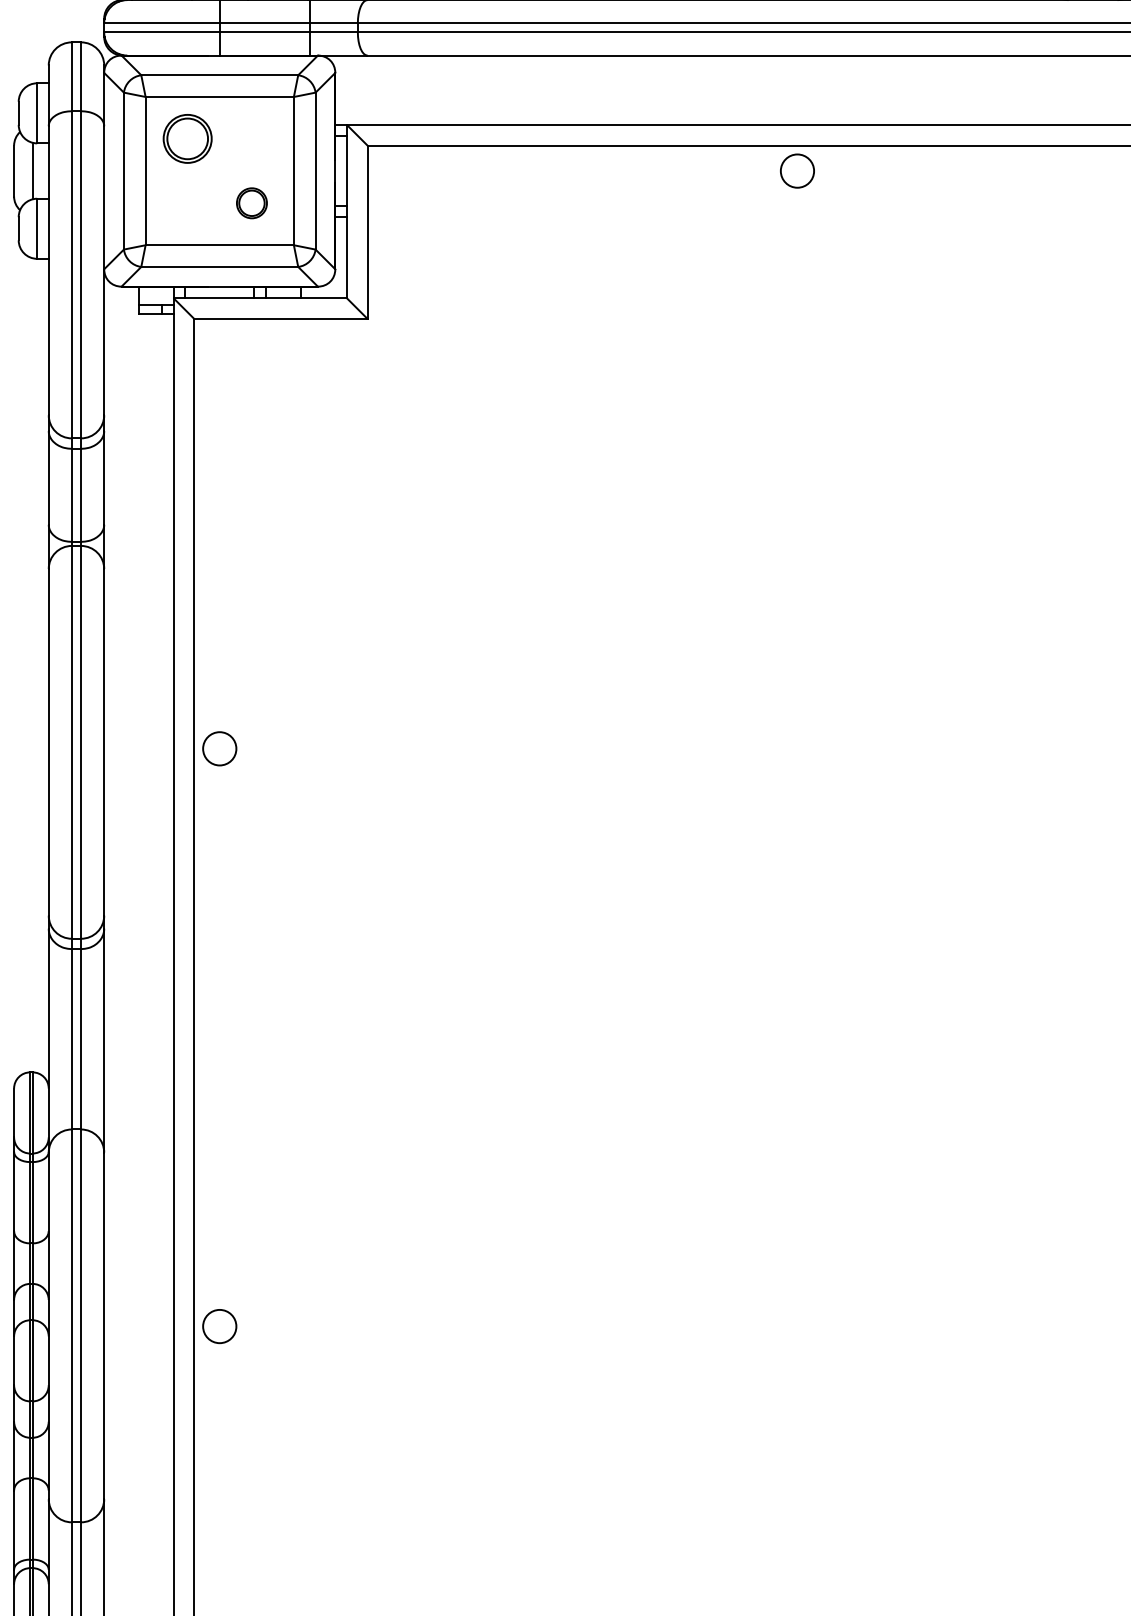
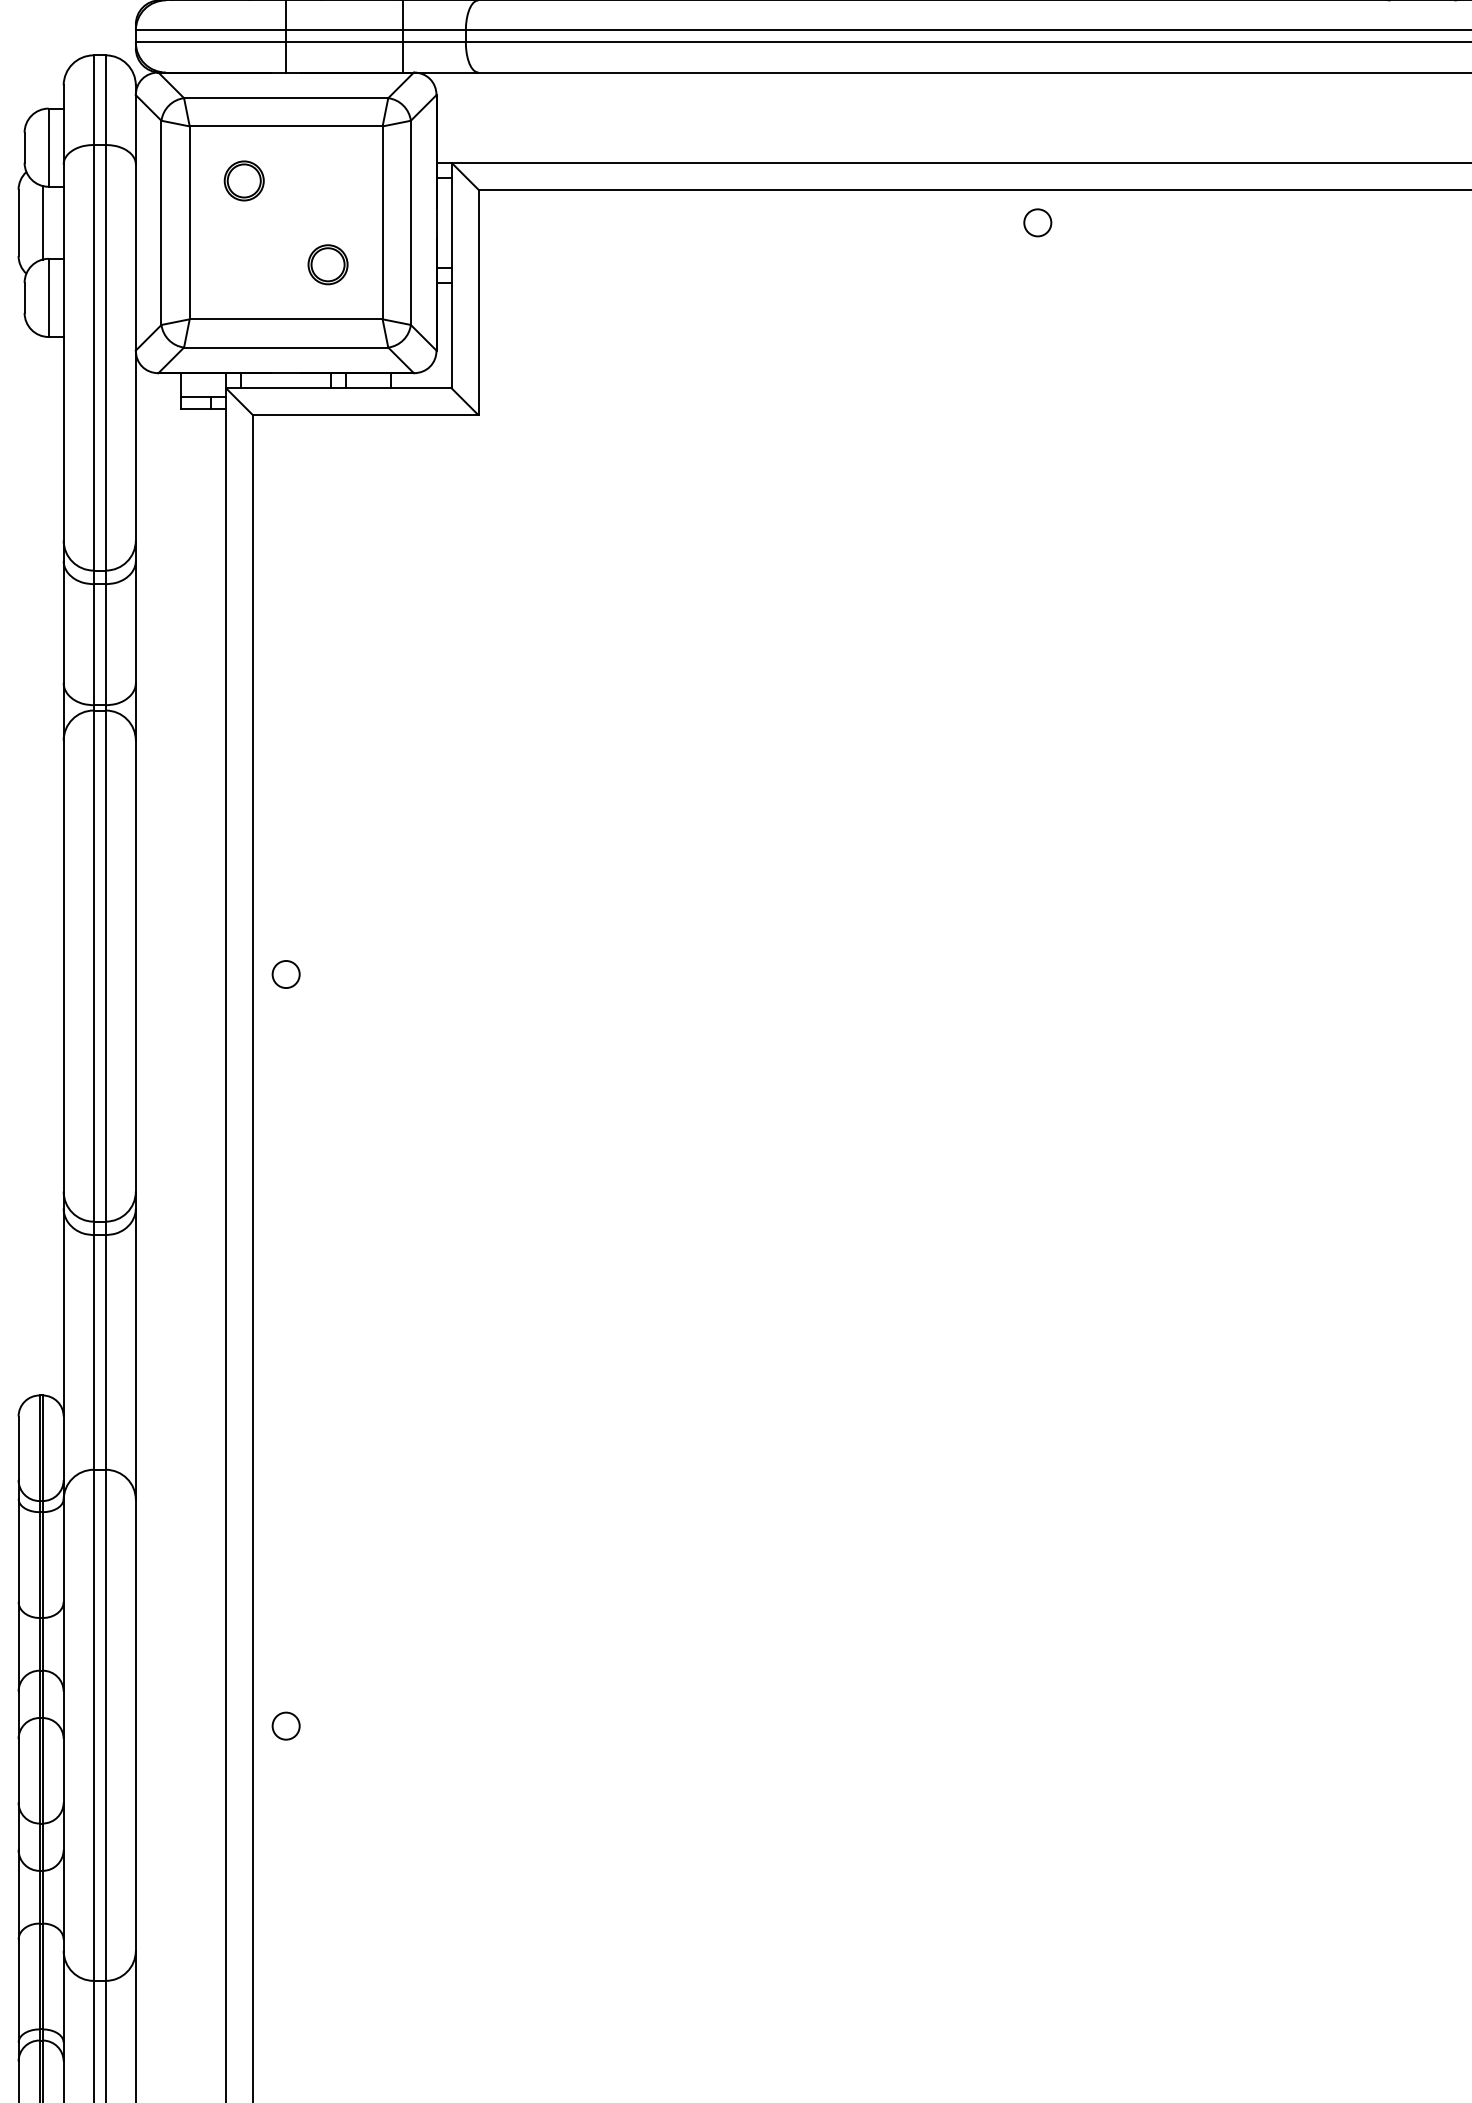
part: (186, 138) -> (243, 180), size x0.62
circle: (797, 170) -> (1037, 222), size x0.62
circle: (219, 748) -> (285, 974), size x0.62
circle: (219, 1326) -> (285, 1725), size x0.62

